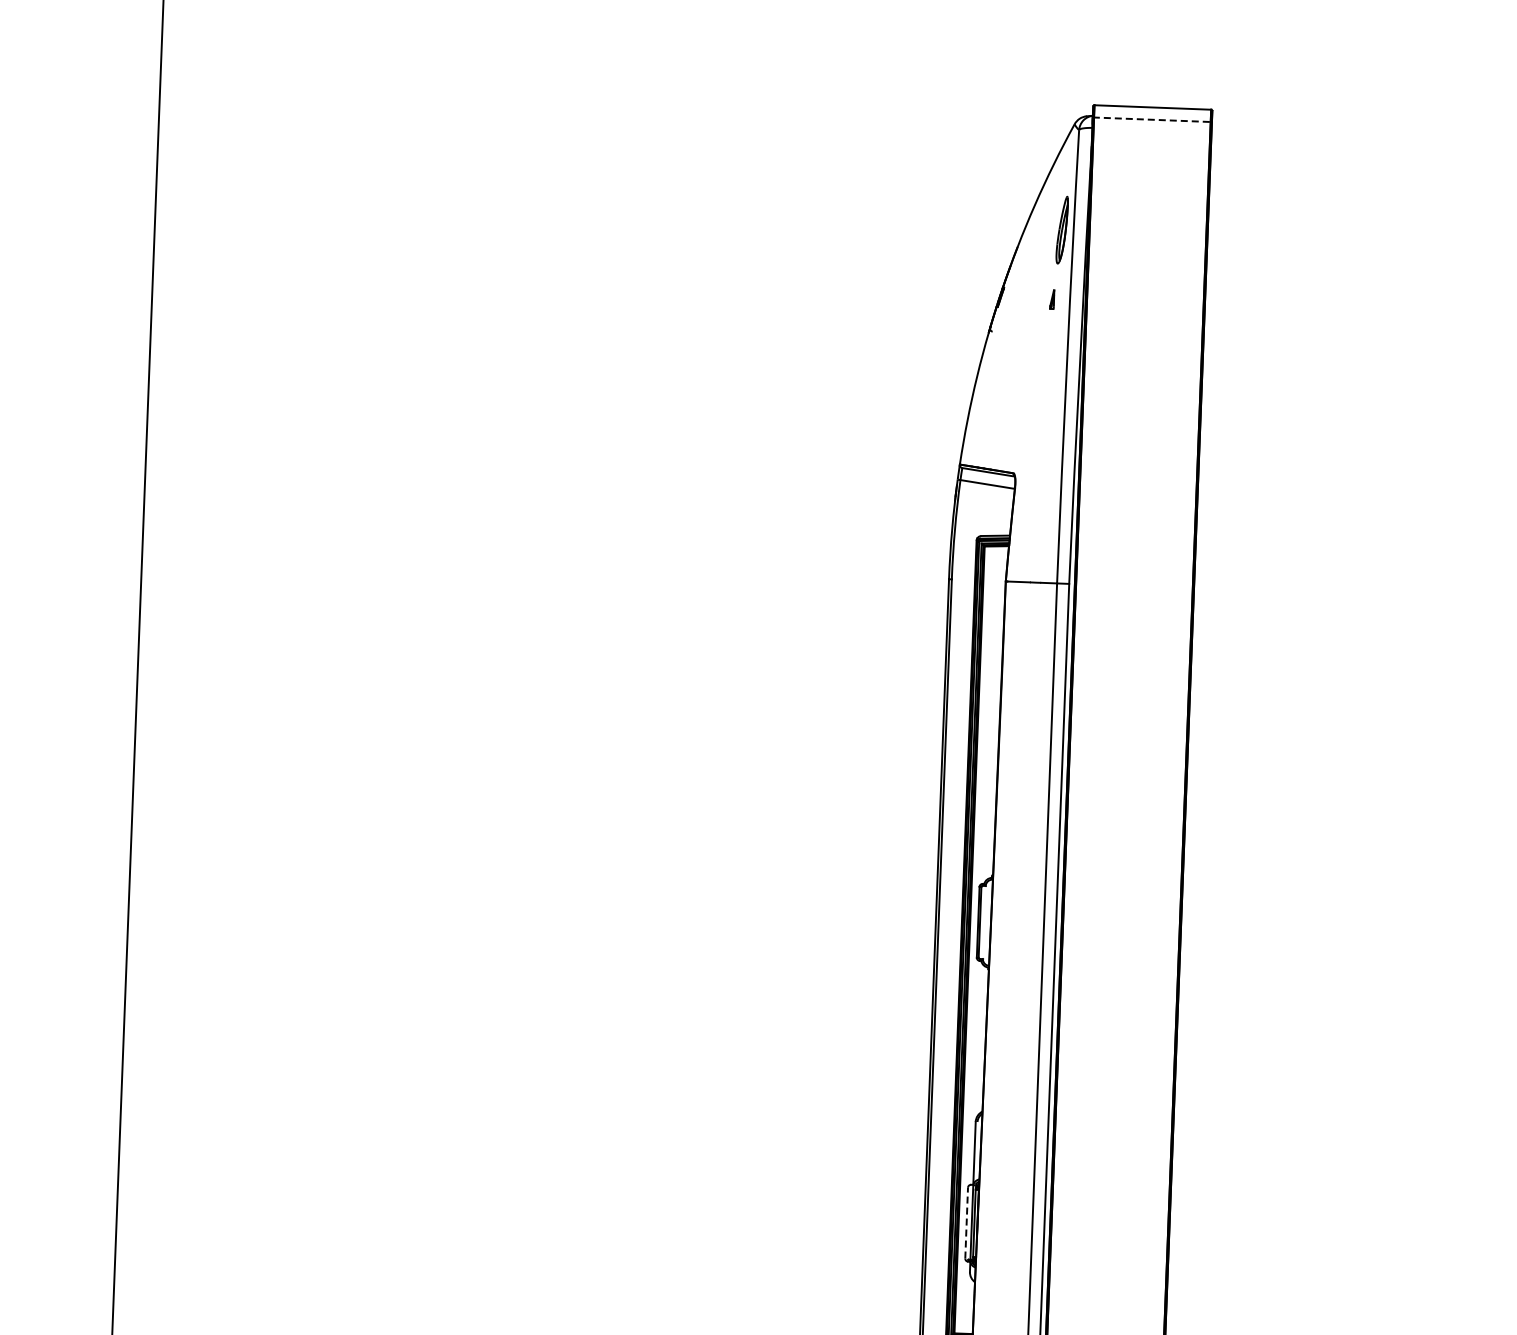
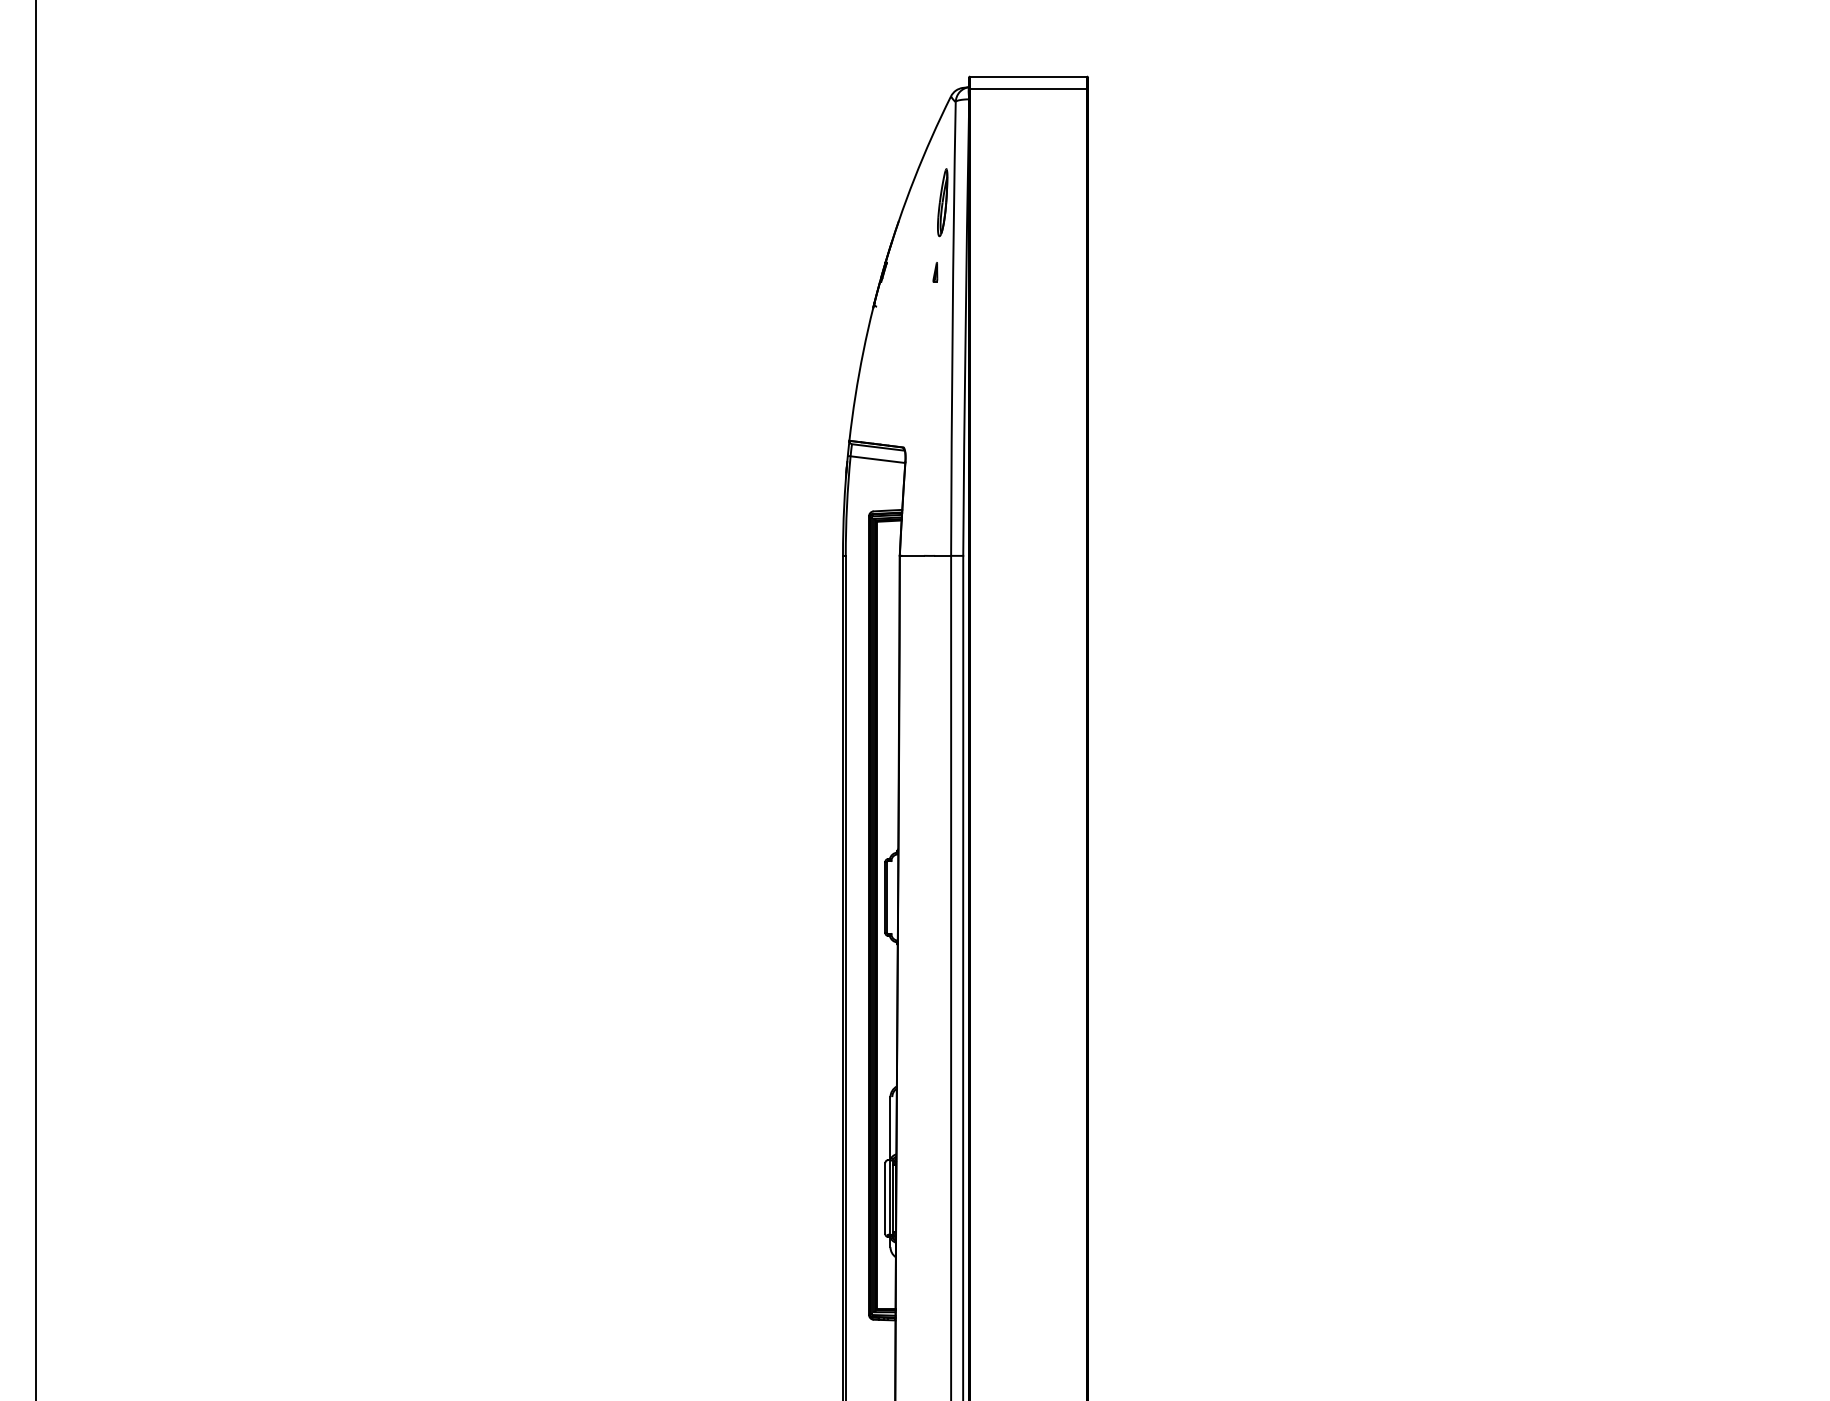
line: (1152, 119) -> (1028, 88), dashed -> solid
line: (966, 1223) -> (885, 1198), dashed -> solid

